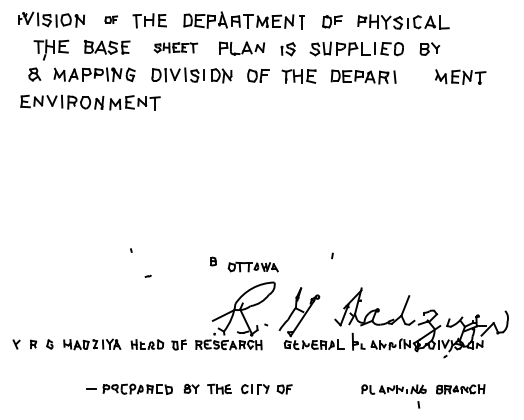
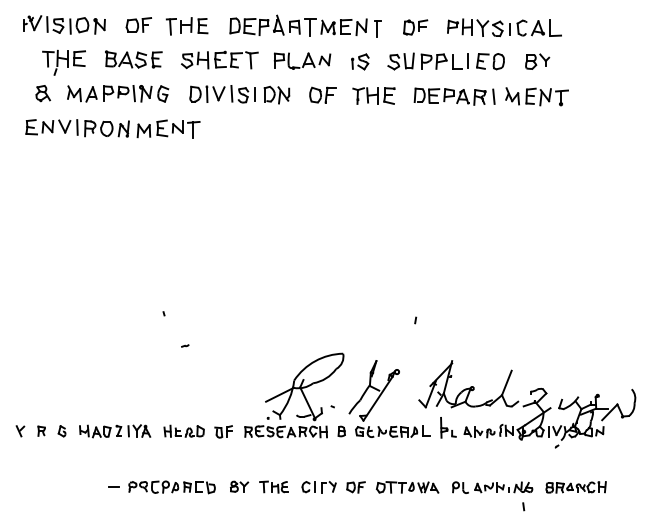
part: (110, 19) -> (138, 24), size x1.67
part: (175, 47) -> (219, 59), size x1.43
part: (460, 76) -> (536, 96), moved
part: (213, 261) -> (341, 431), moved
part: (253, 267) -> (407, 487), moved

